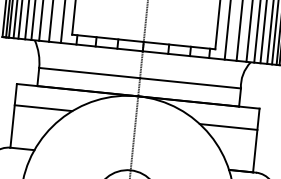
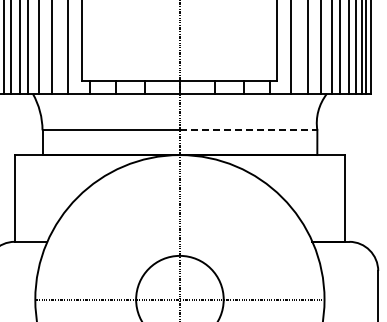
line: (190, 83) -> (248, 130), solid -> dashed
line: (43, 107) -> (53, 183), removed
line: (228, 126) -> (305, 183), removed

